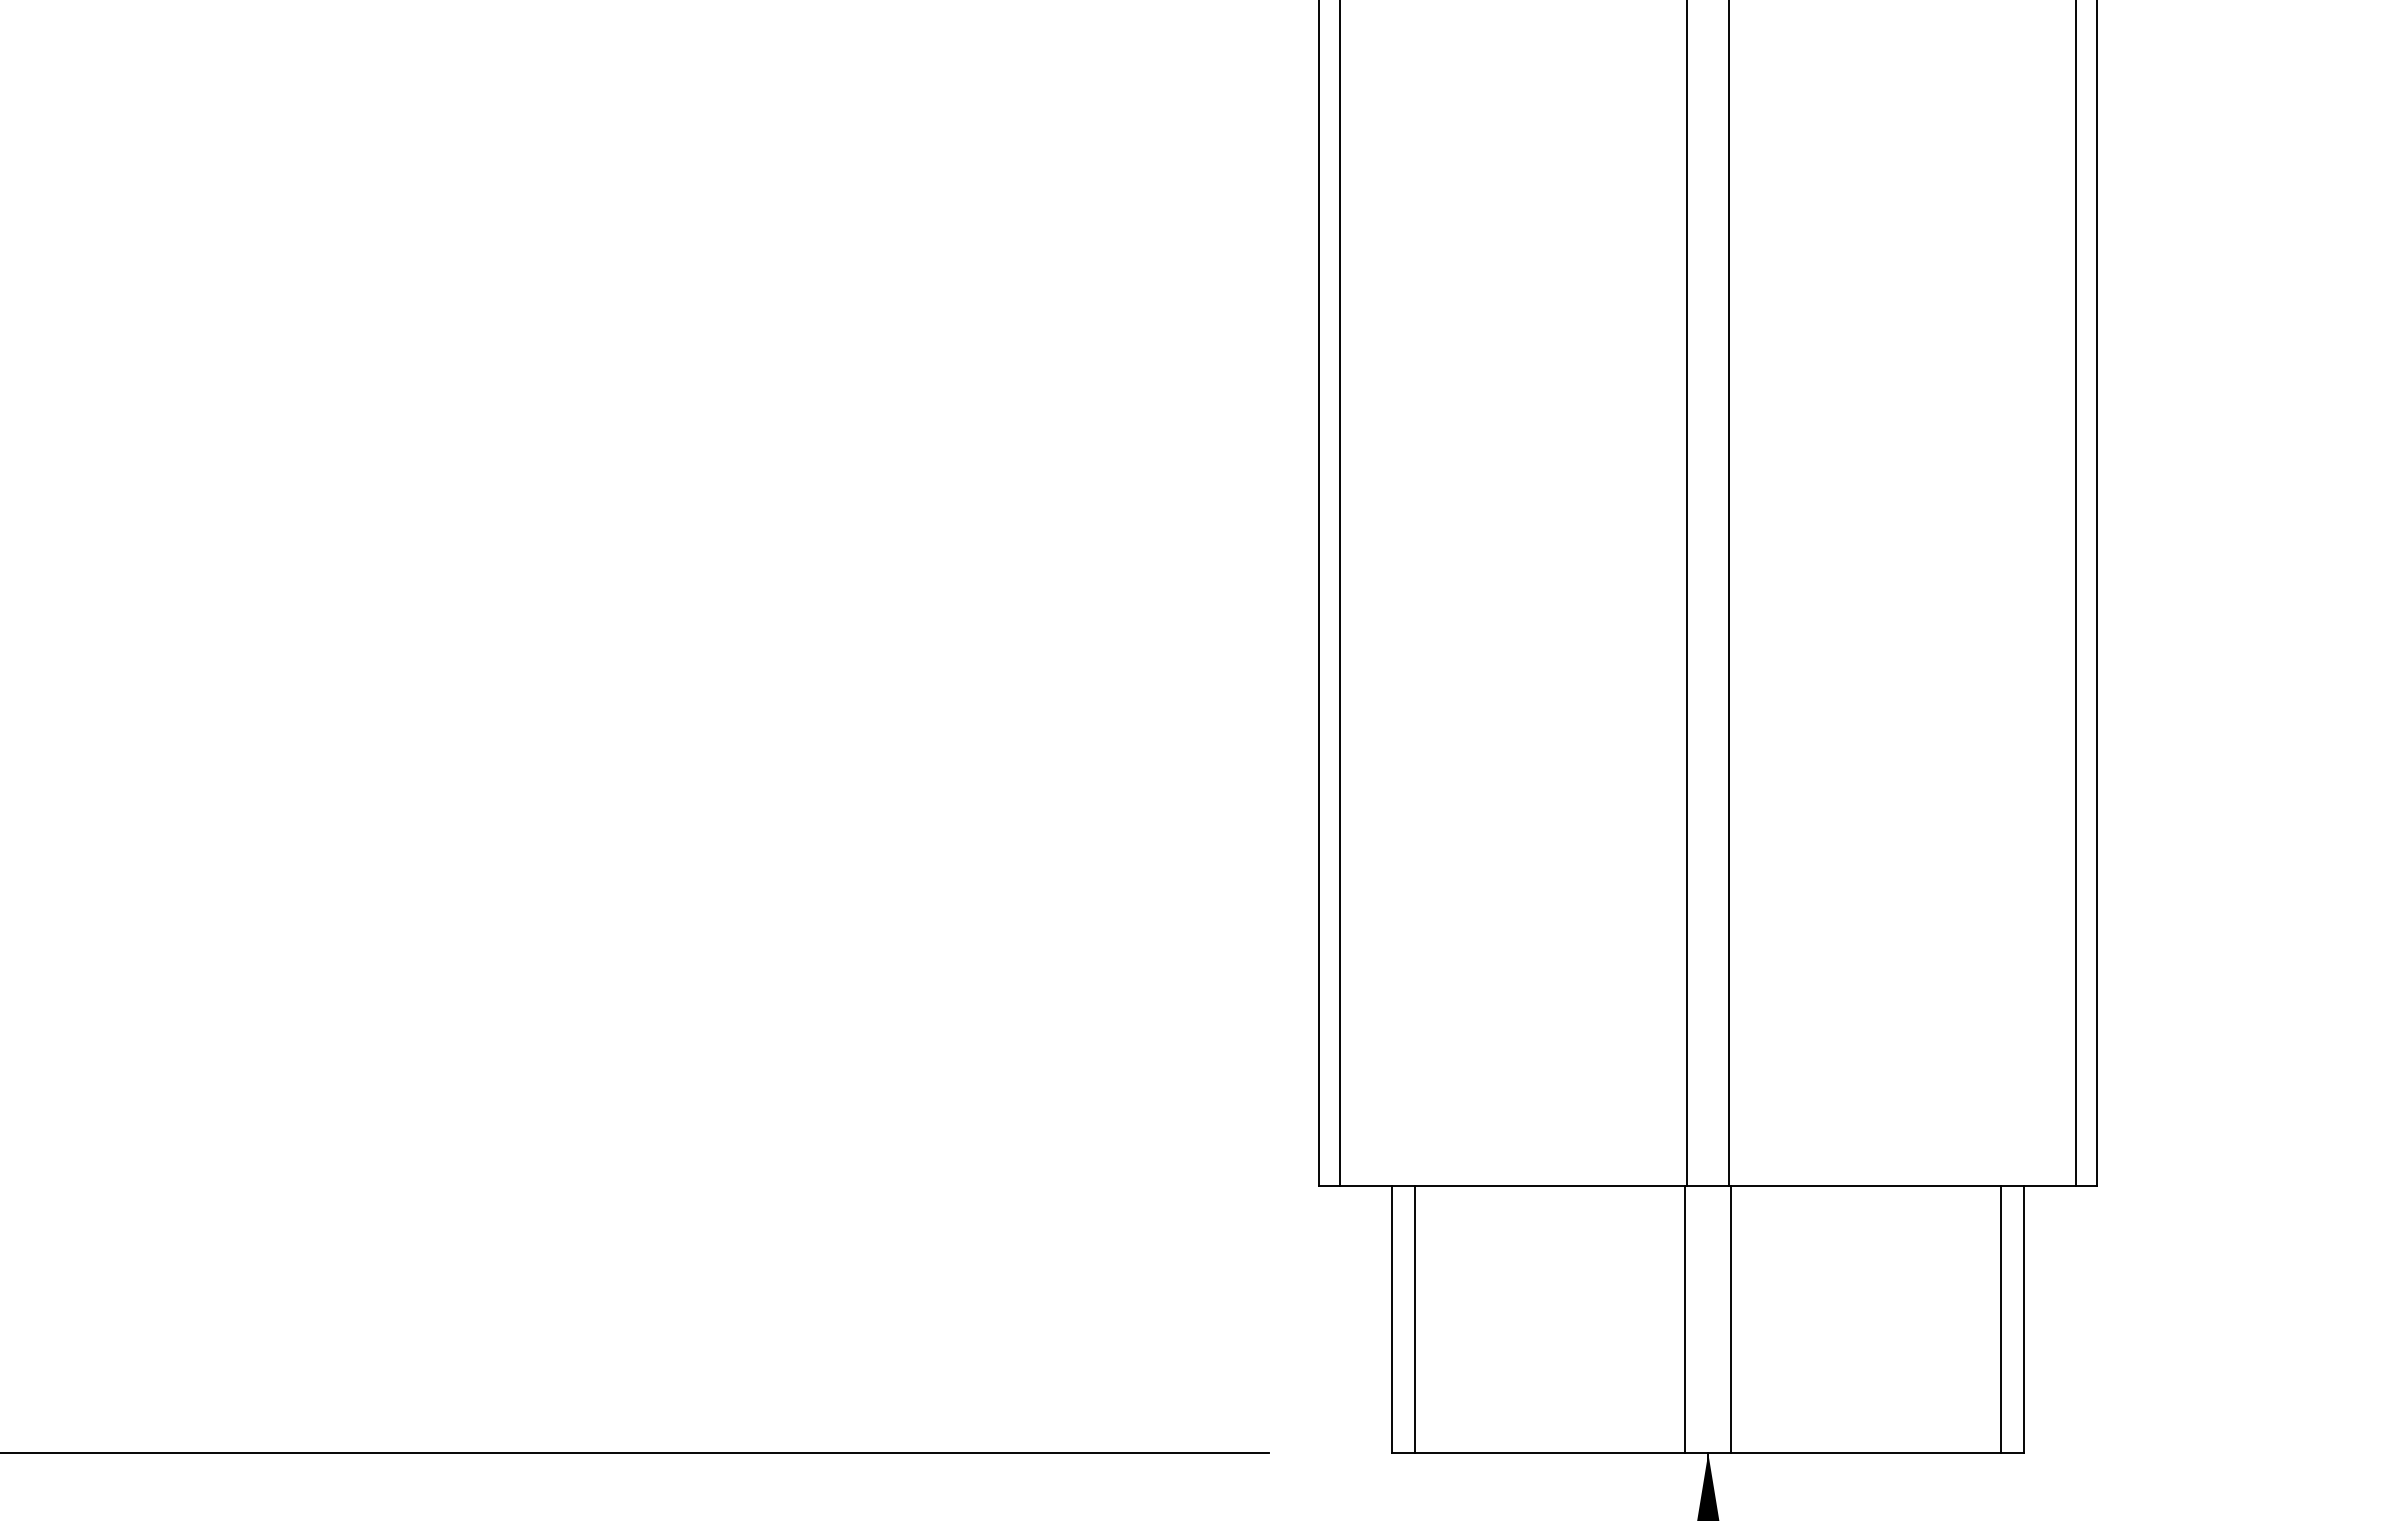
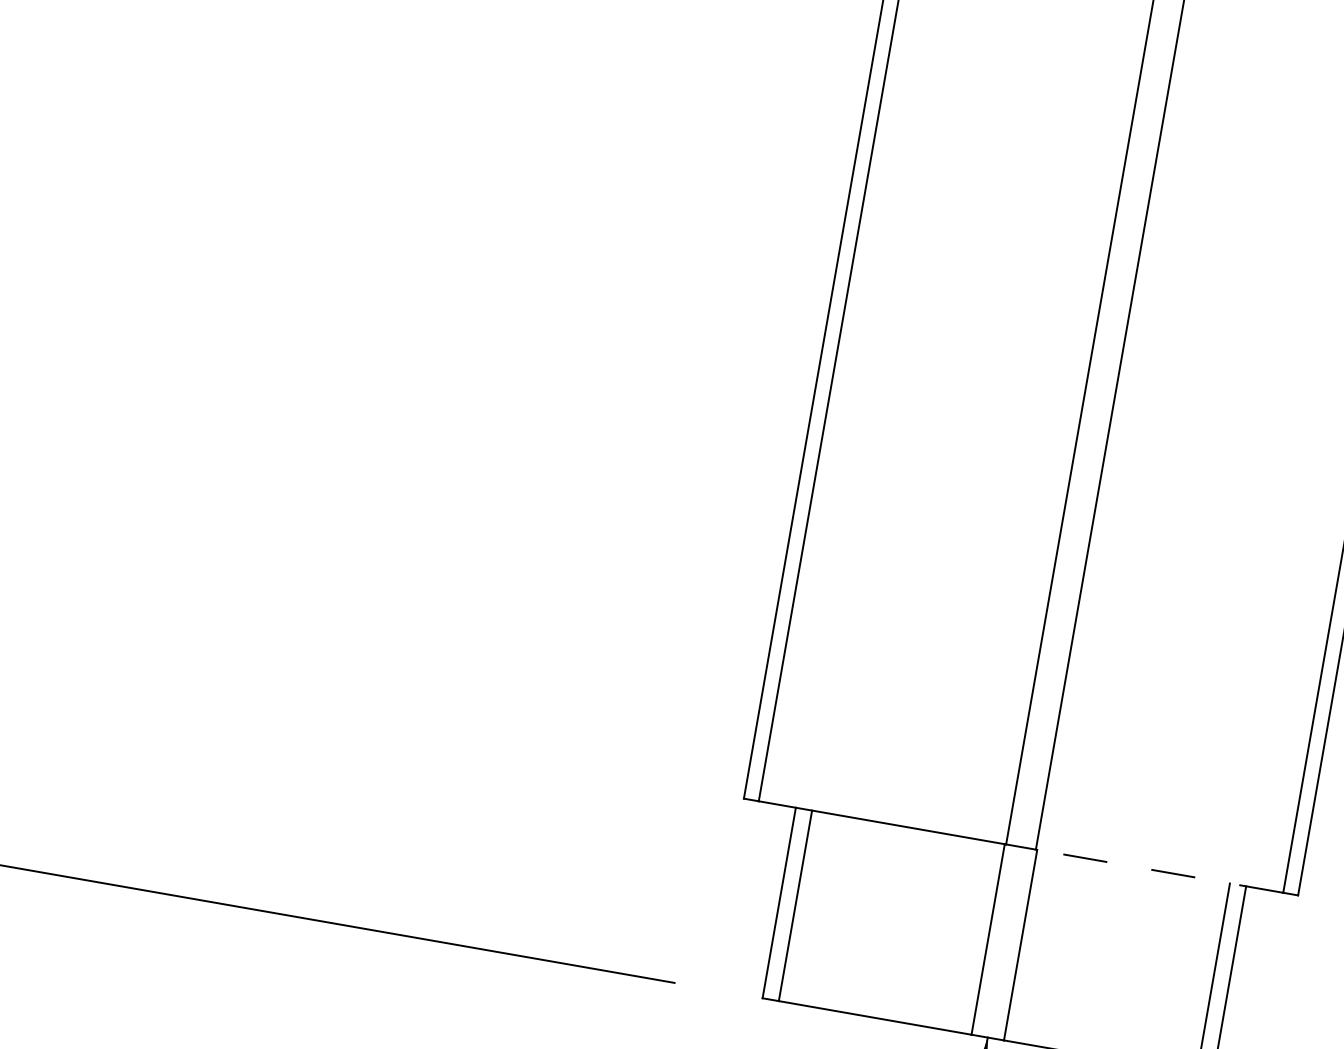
line: (1902, 1186) -> (1159, 871), solid -> dashed

